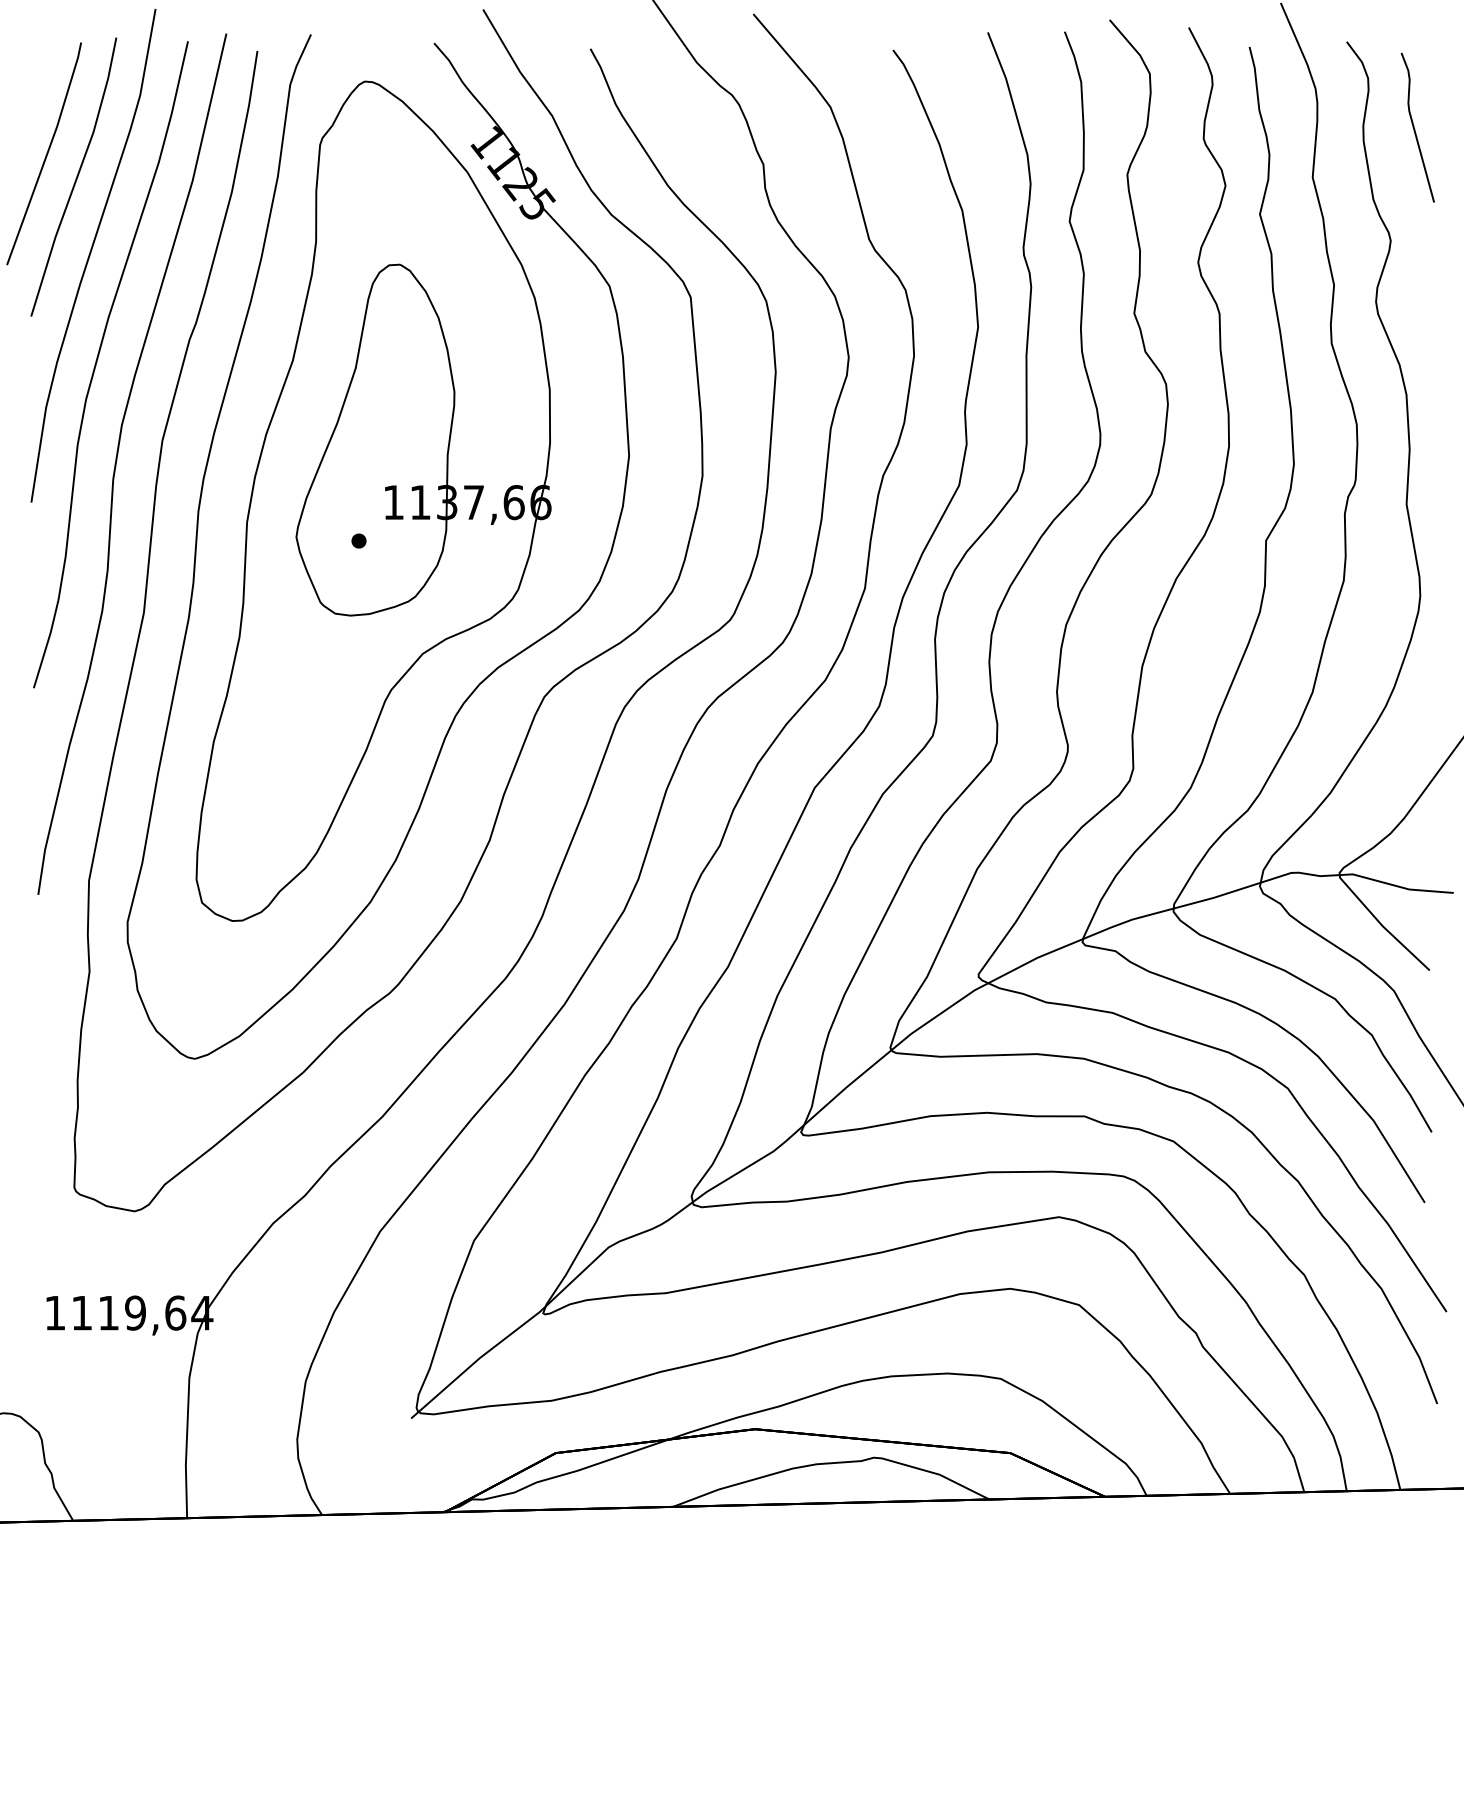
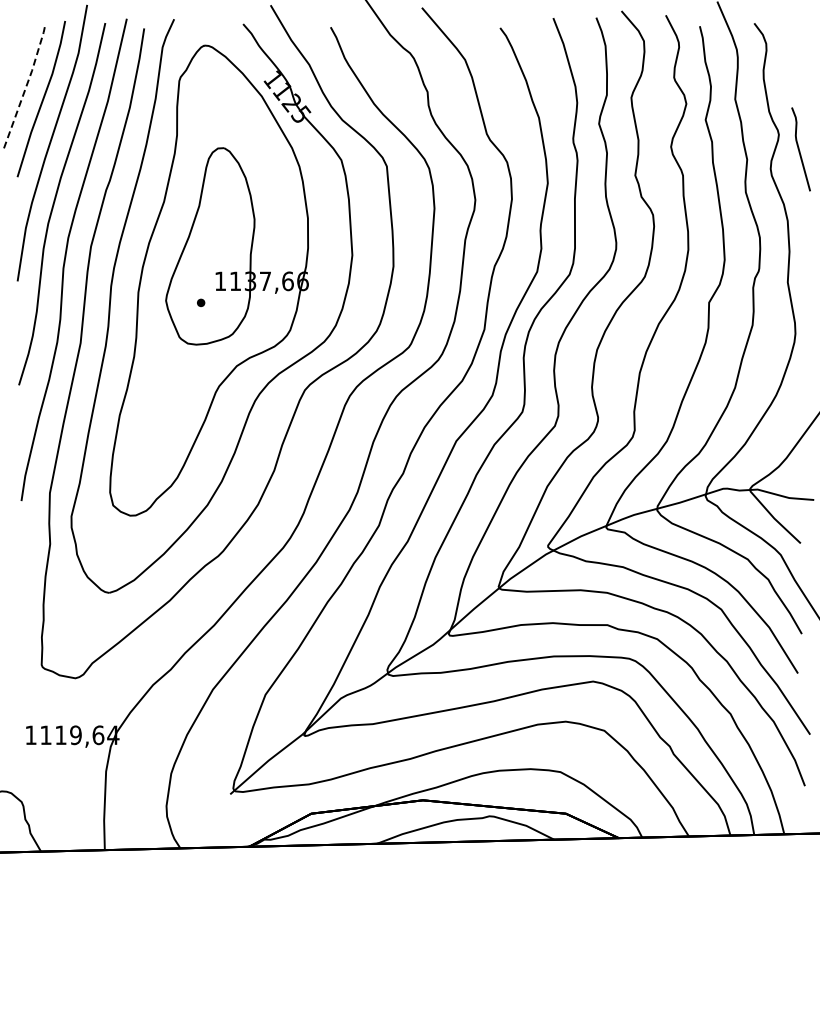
curve: (1414, 127) -> (799, 149), moved
line: (47, 151) -> (26, 84), solid -> dashed

